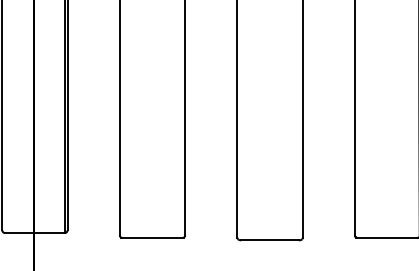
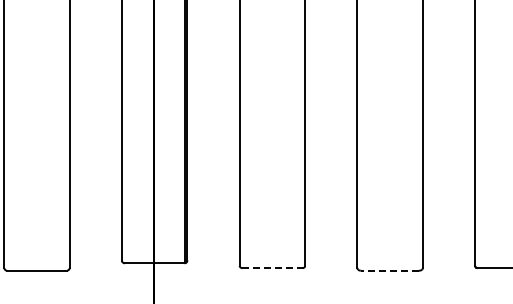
line: (151, 237) -> (271, 267), solid -> dashed
line: (270, 240) -> (390, 270), solid -> dashed

